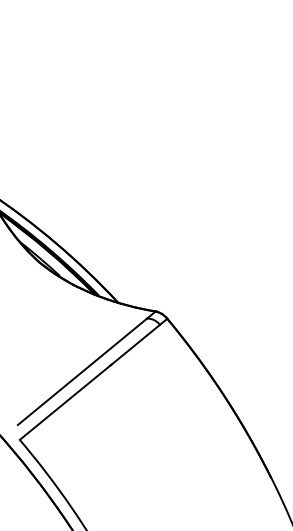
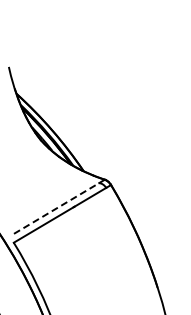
line: (82, 371) -> (56, 208), solid -> dashed

